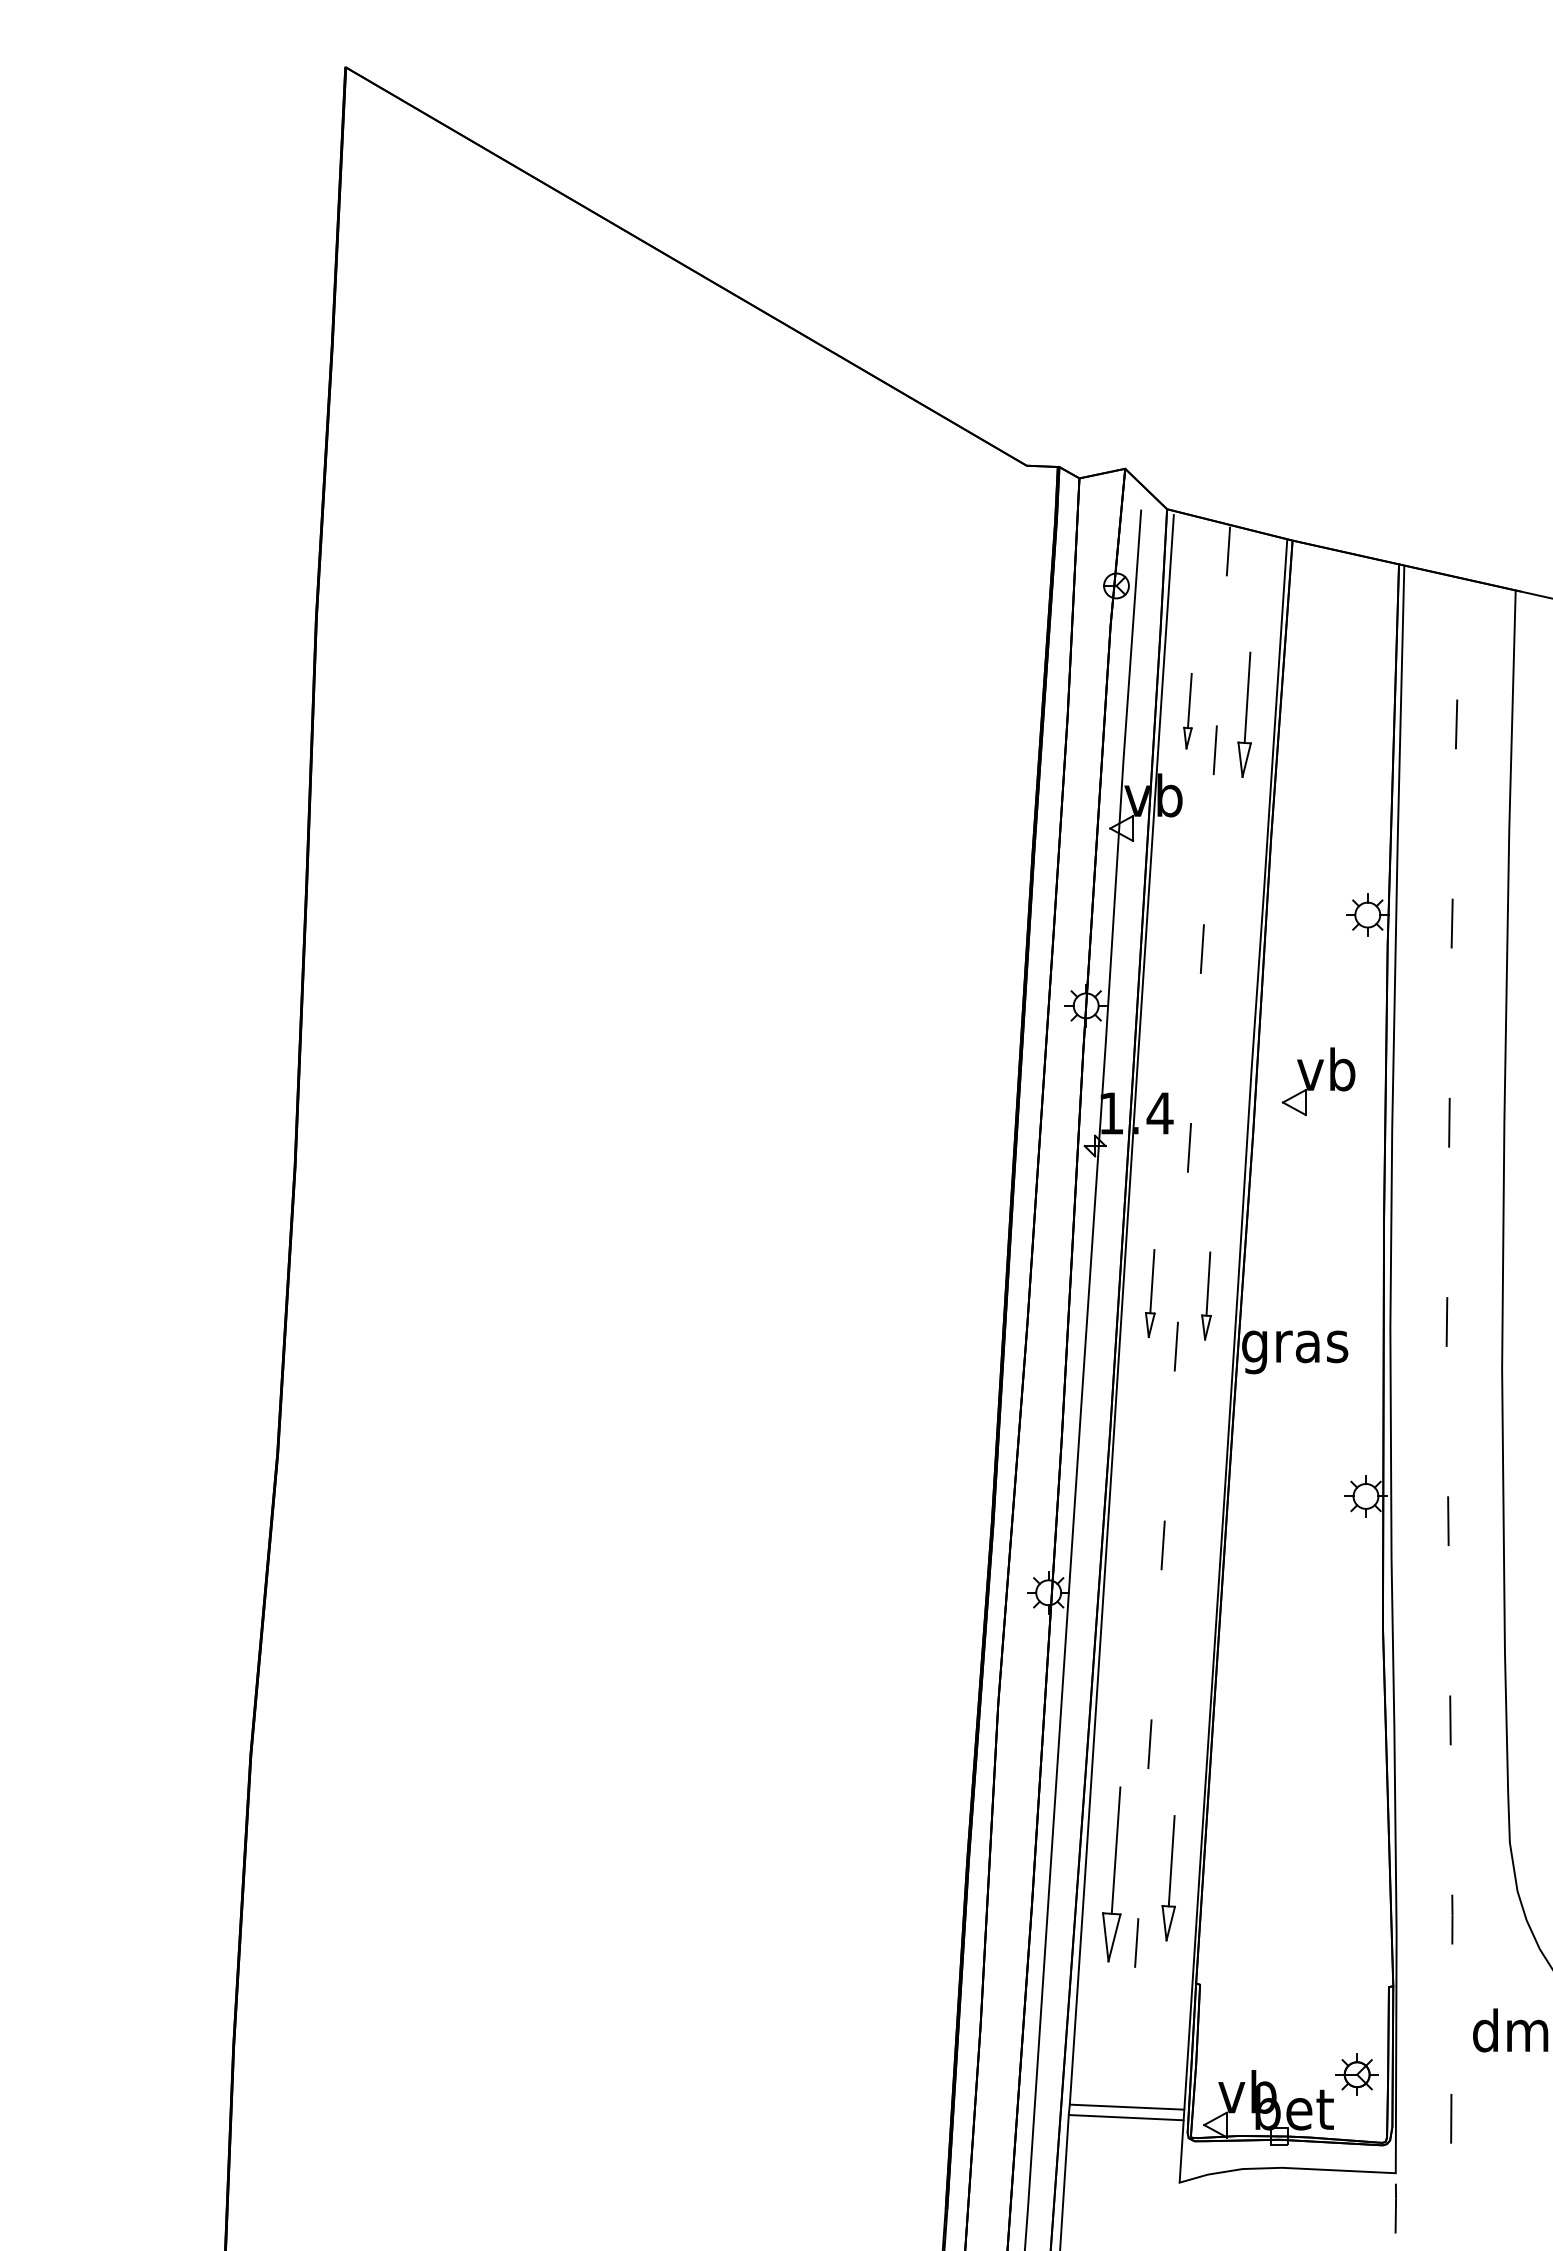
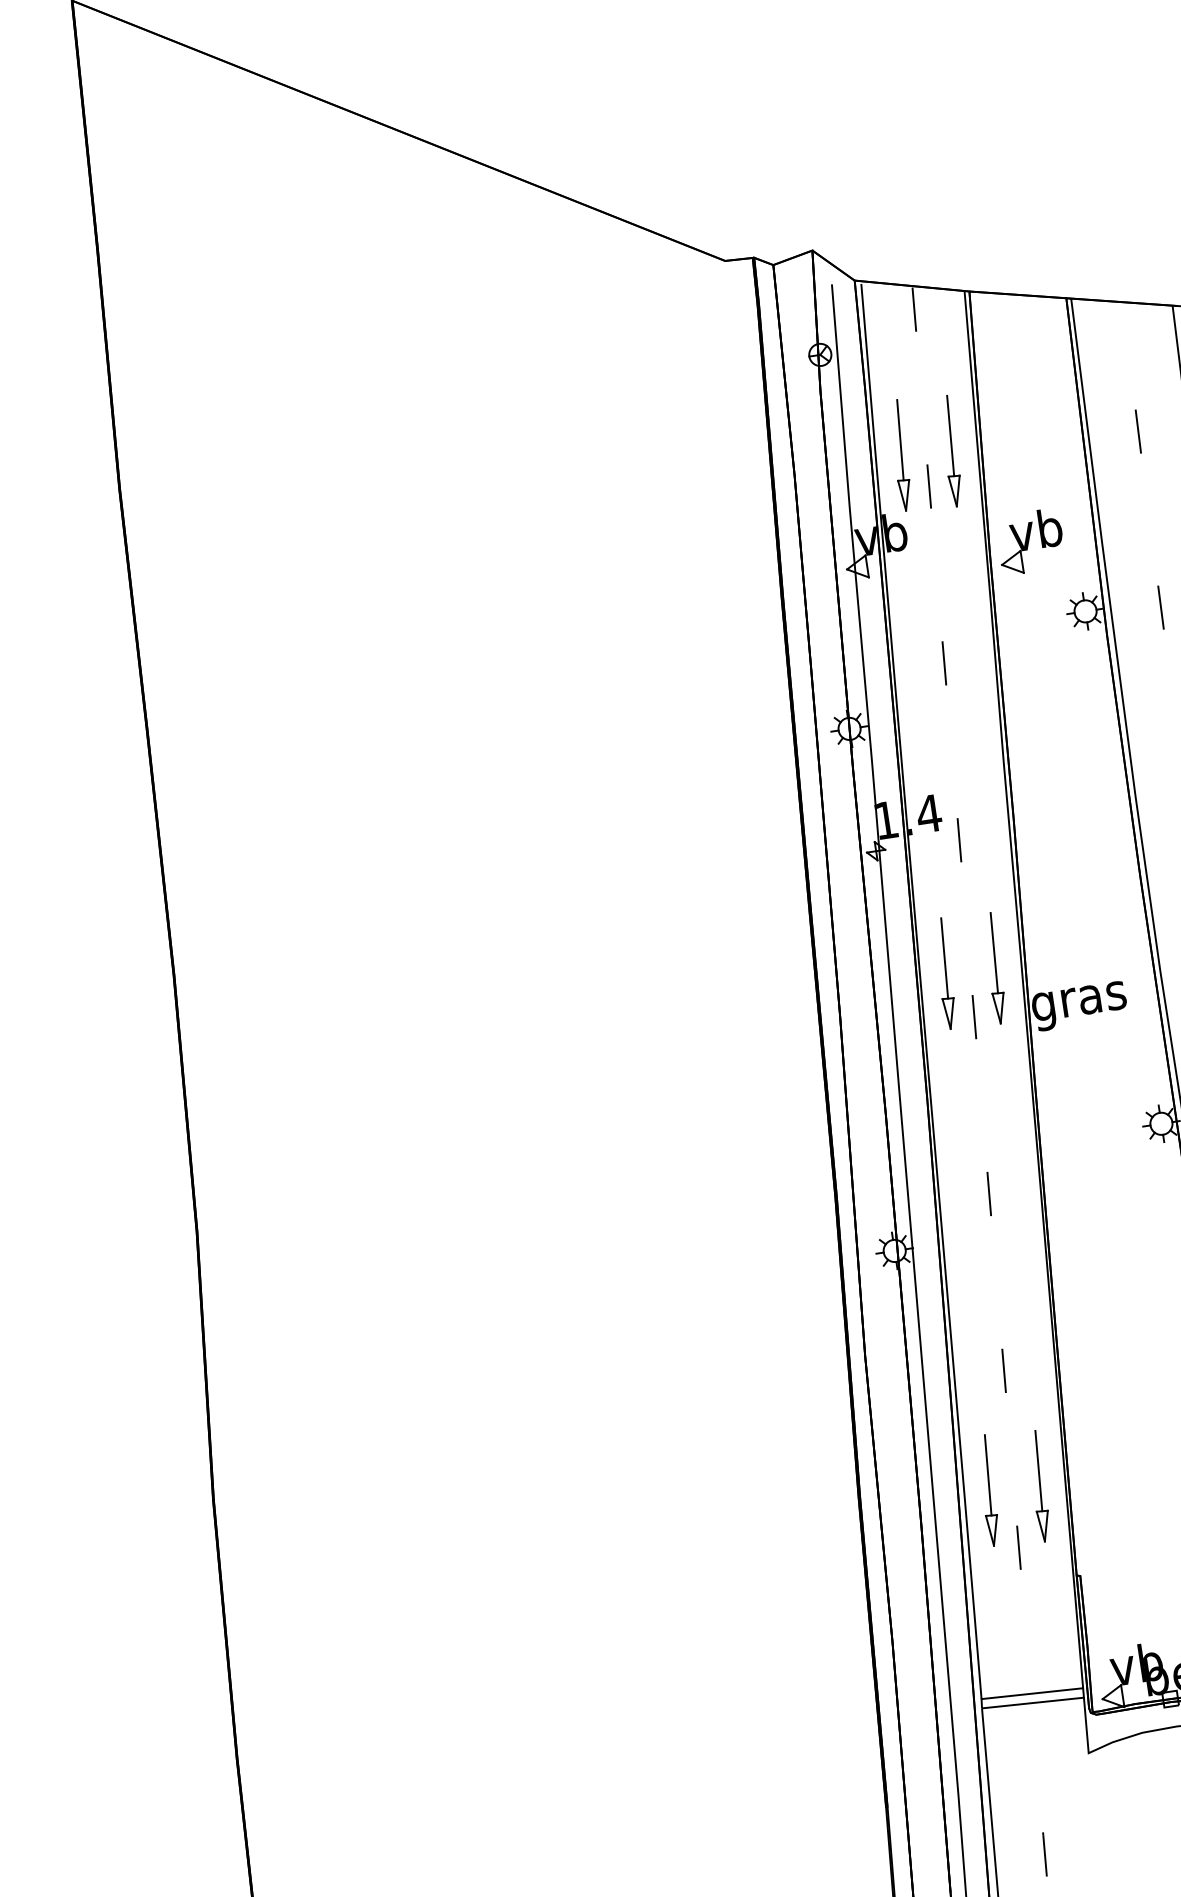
part: (1187, 711) -> (899, 456), size x1.67
part: (1318, 1081) -> (1030, 541), moved
part: (1150, 1293) -> (944, 973), size x1.43
part: (1206, 1295) -> (994, 968), size x1.43
part: (1111, 1874) -> (987, 1490), size x0.71

